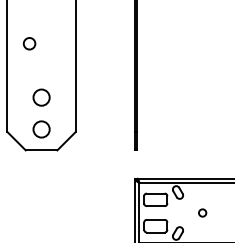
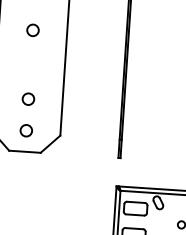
circle: (29, 43) -> (32, 30), moved
circle: (41, 97) -> (28, 98), size x0.71
circle: (41, 128) -> (26, 129), size x0.71

